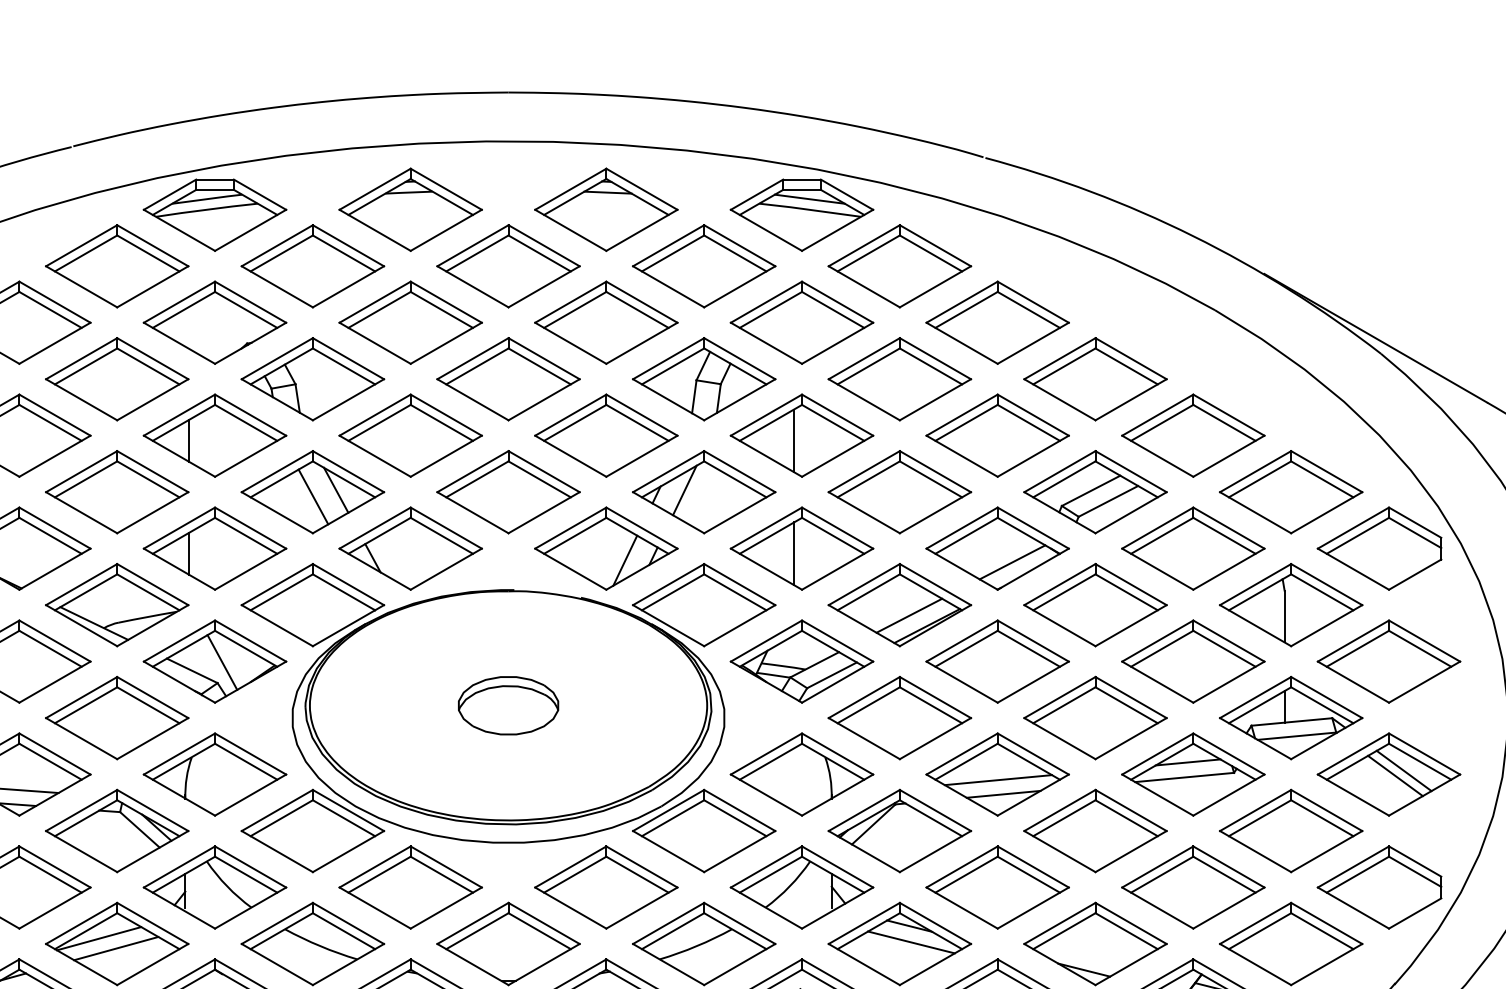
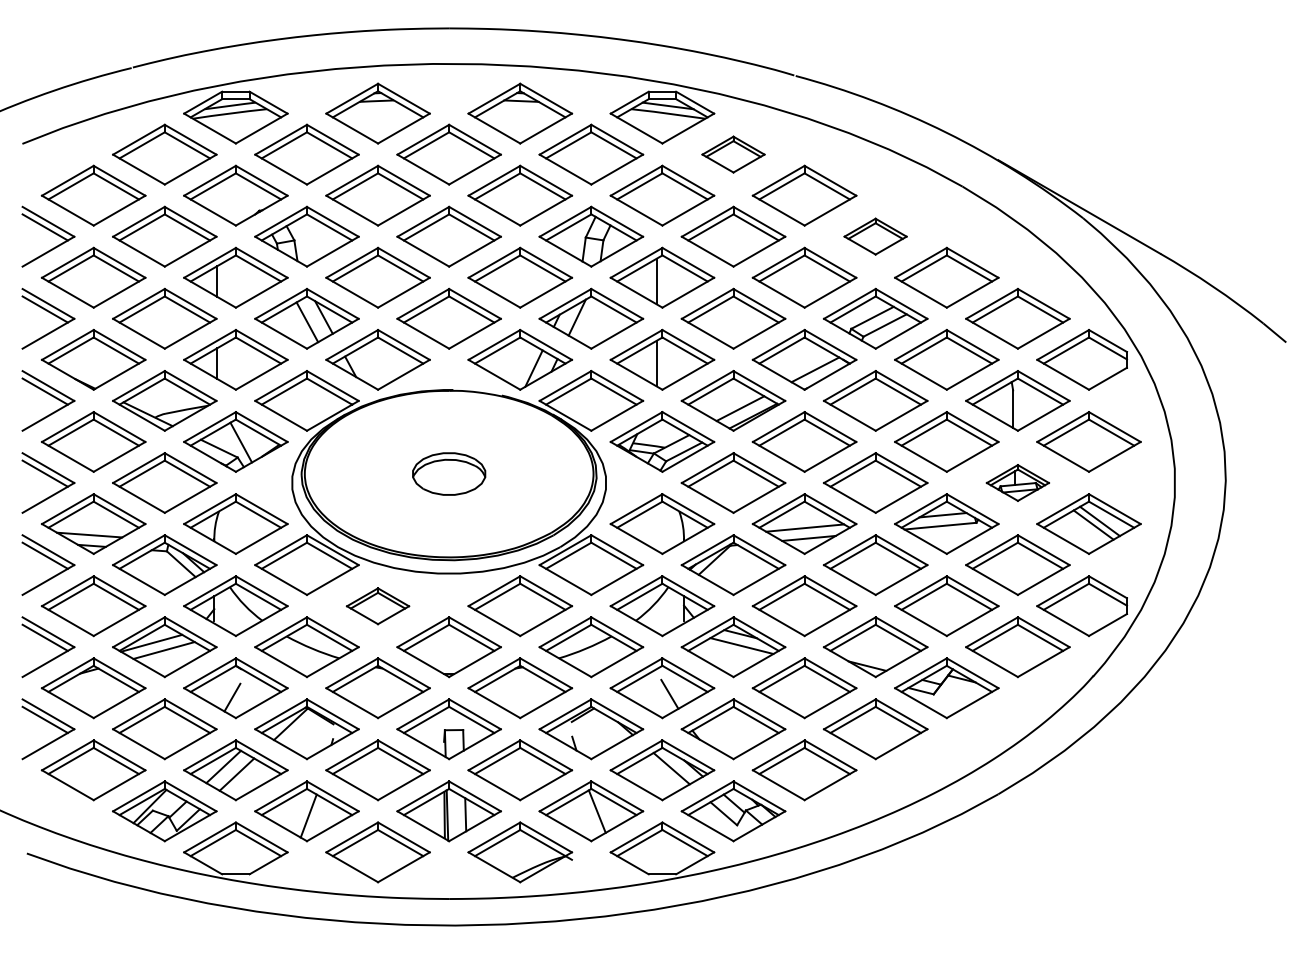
part: (899, 266) -> (733, 154), size x0.6
part: (1095, 378) -> (875, 236), size x0.6
part: (1290, 717) -> (1017, 482), size x0.6
part: (409, 888) -> (377, 606), size x0.6

